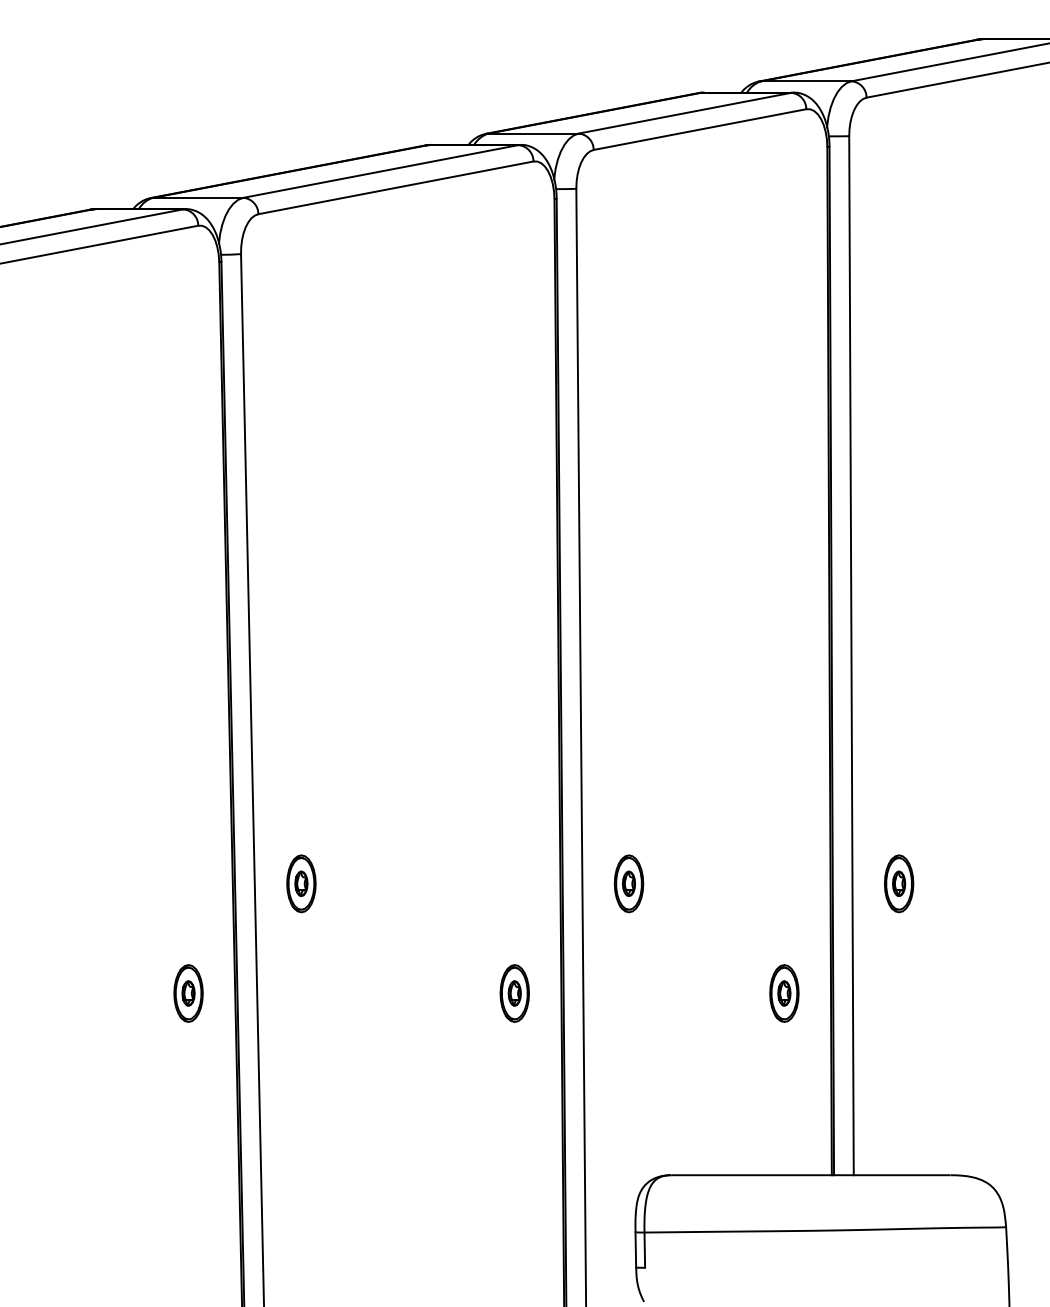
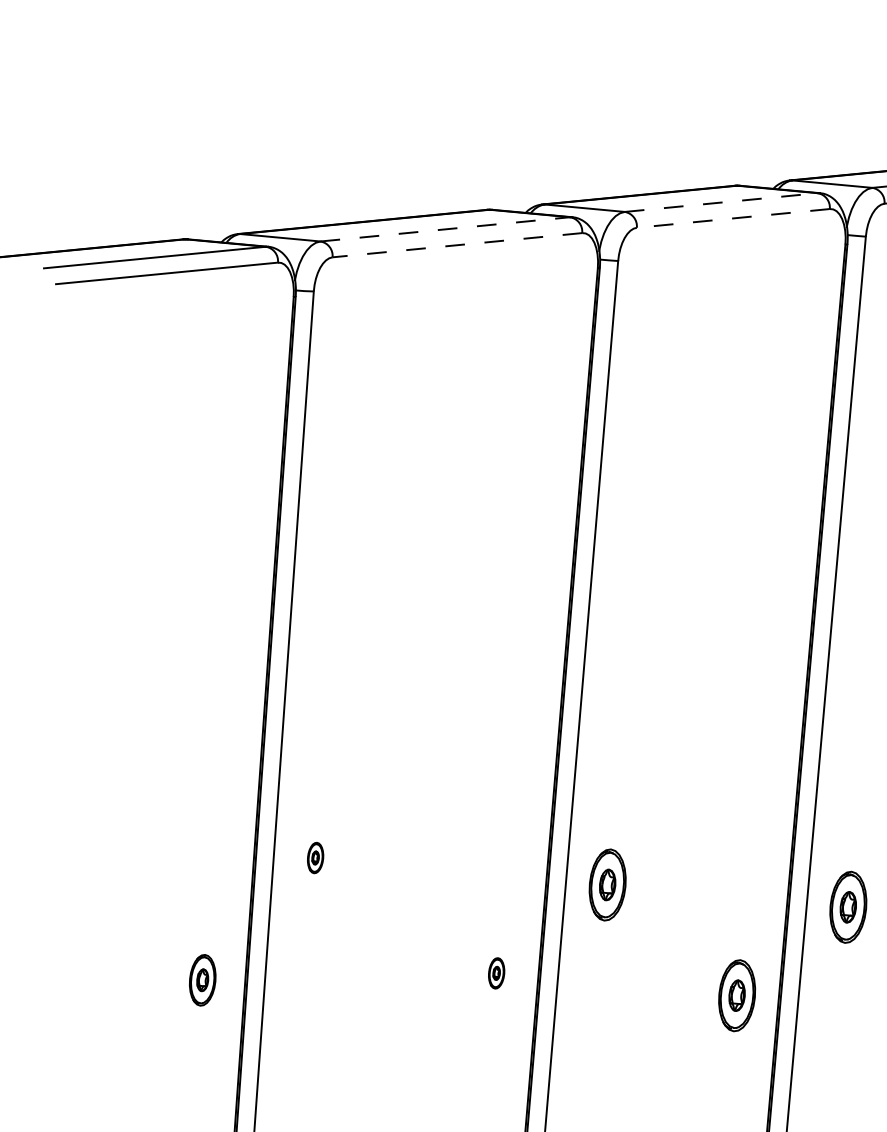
line: (685, 113) -> (721, 202), solid -> dashed
line: (699, 129) -> (732, 218), solid -> dashed
line: (381, 171) -> (445, 229), solid -> dashed
line: (395, 187) -> (457, 244), solid -> dashed
part: (301, 883) -> (315, 857), size x0.6
part: (628, 883) -> (607, 884), size x1.4
part: (899, 883) -> (848, 907), size x1.4
part: (188, 993) -> (202, 980), moved
part: (514, 993) -> (496, 973), size x0.6
part: (784, 993) -> (737, 995), size x1.4

